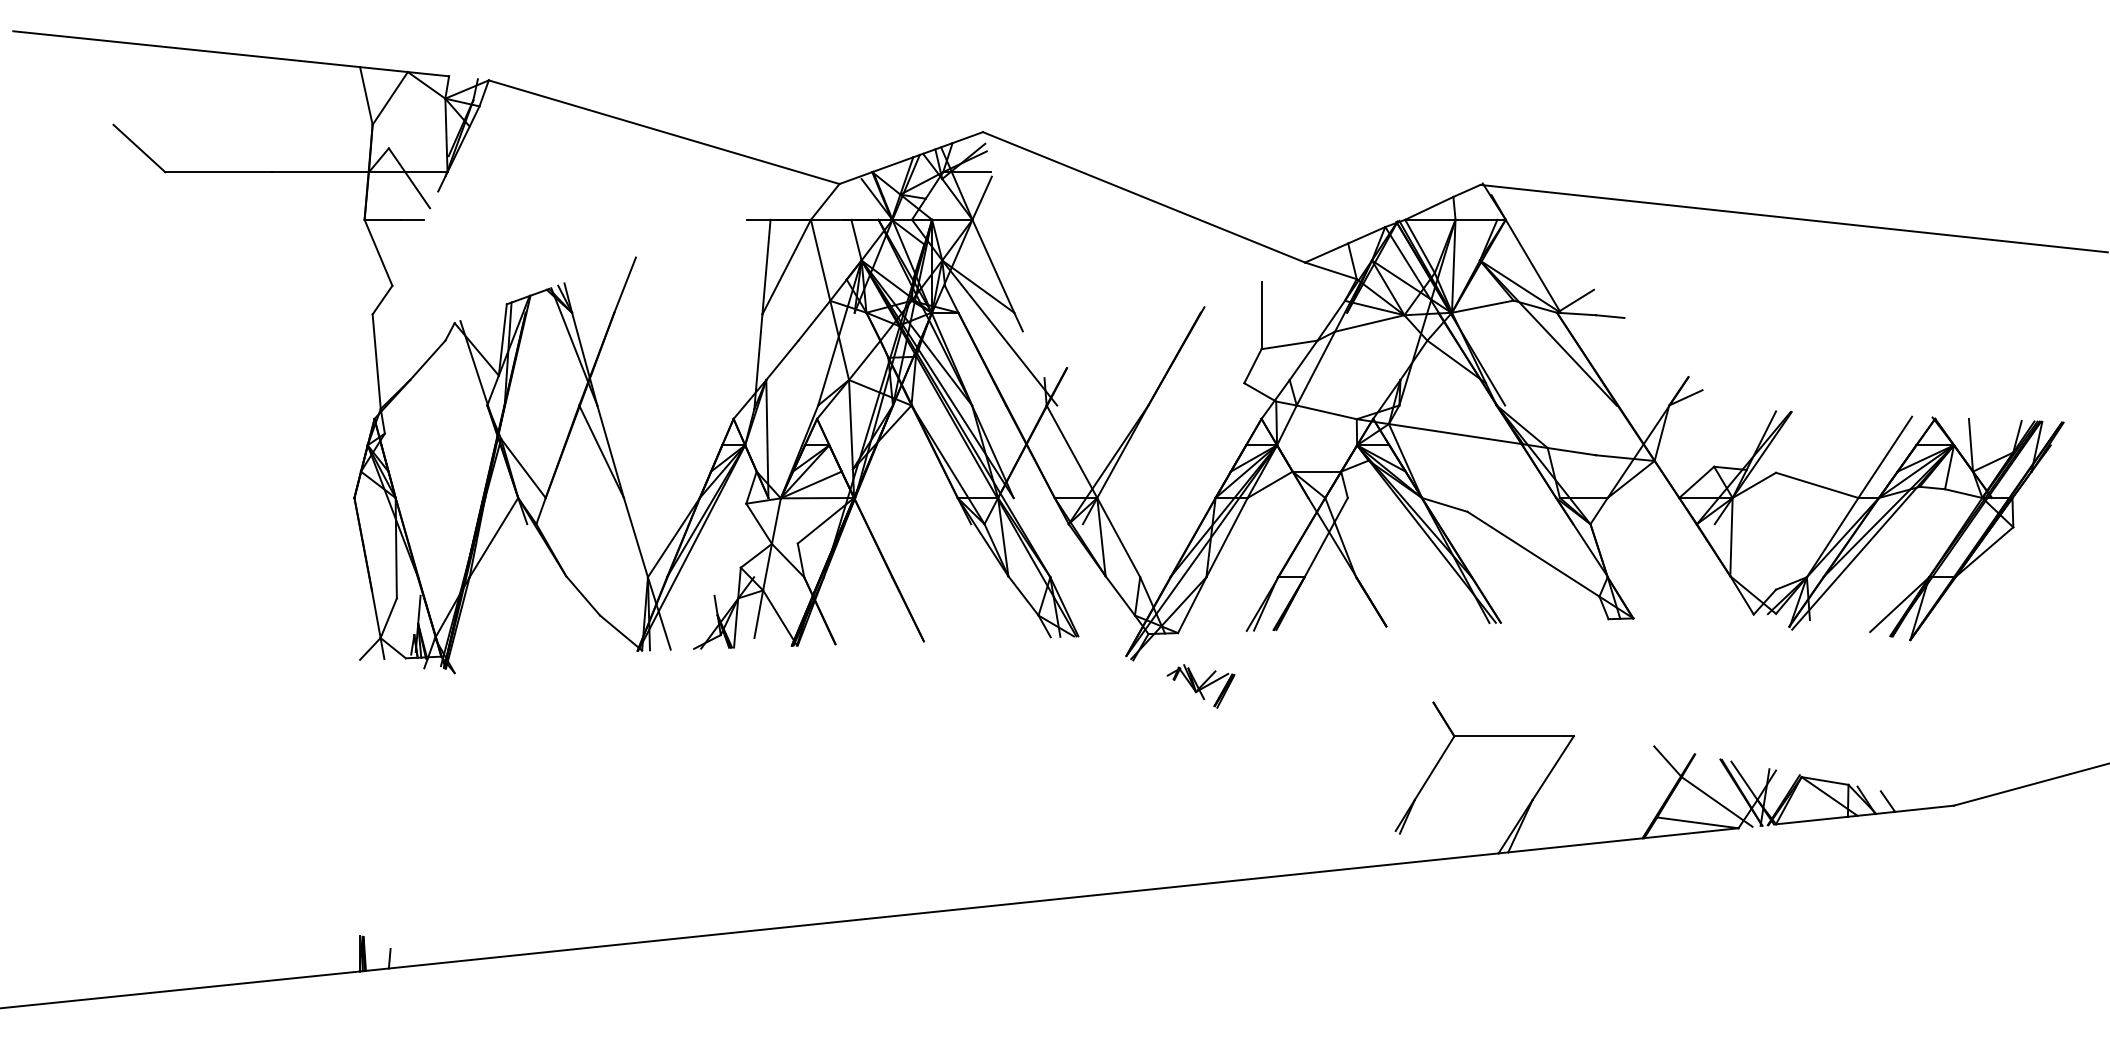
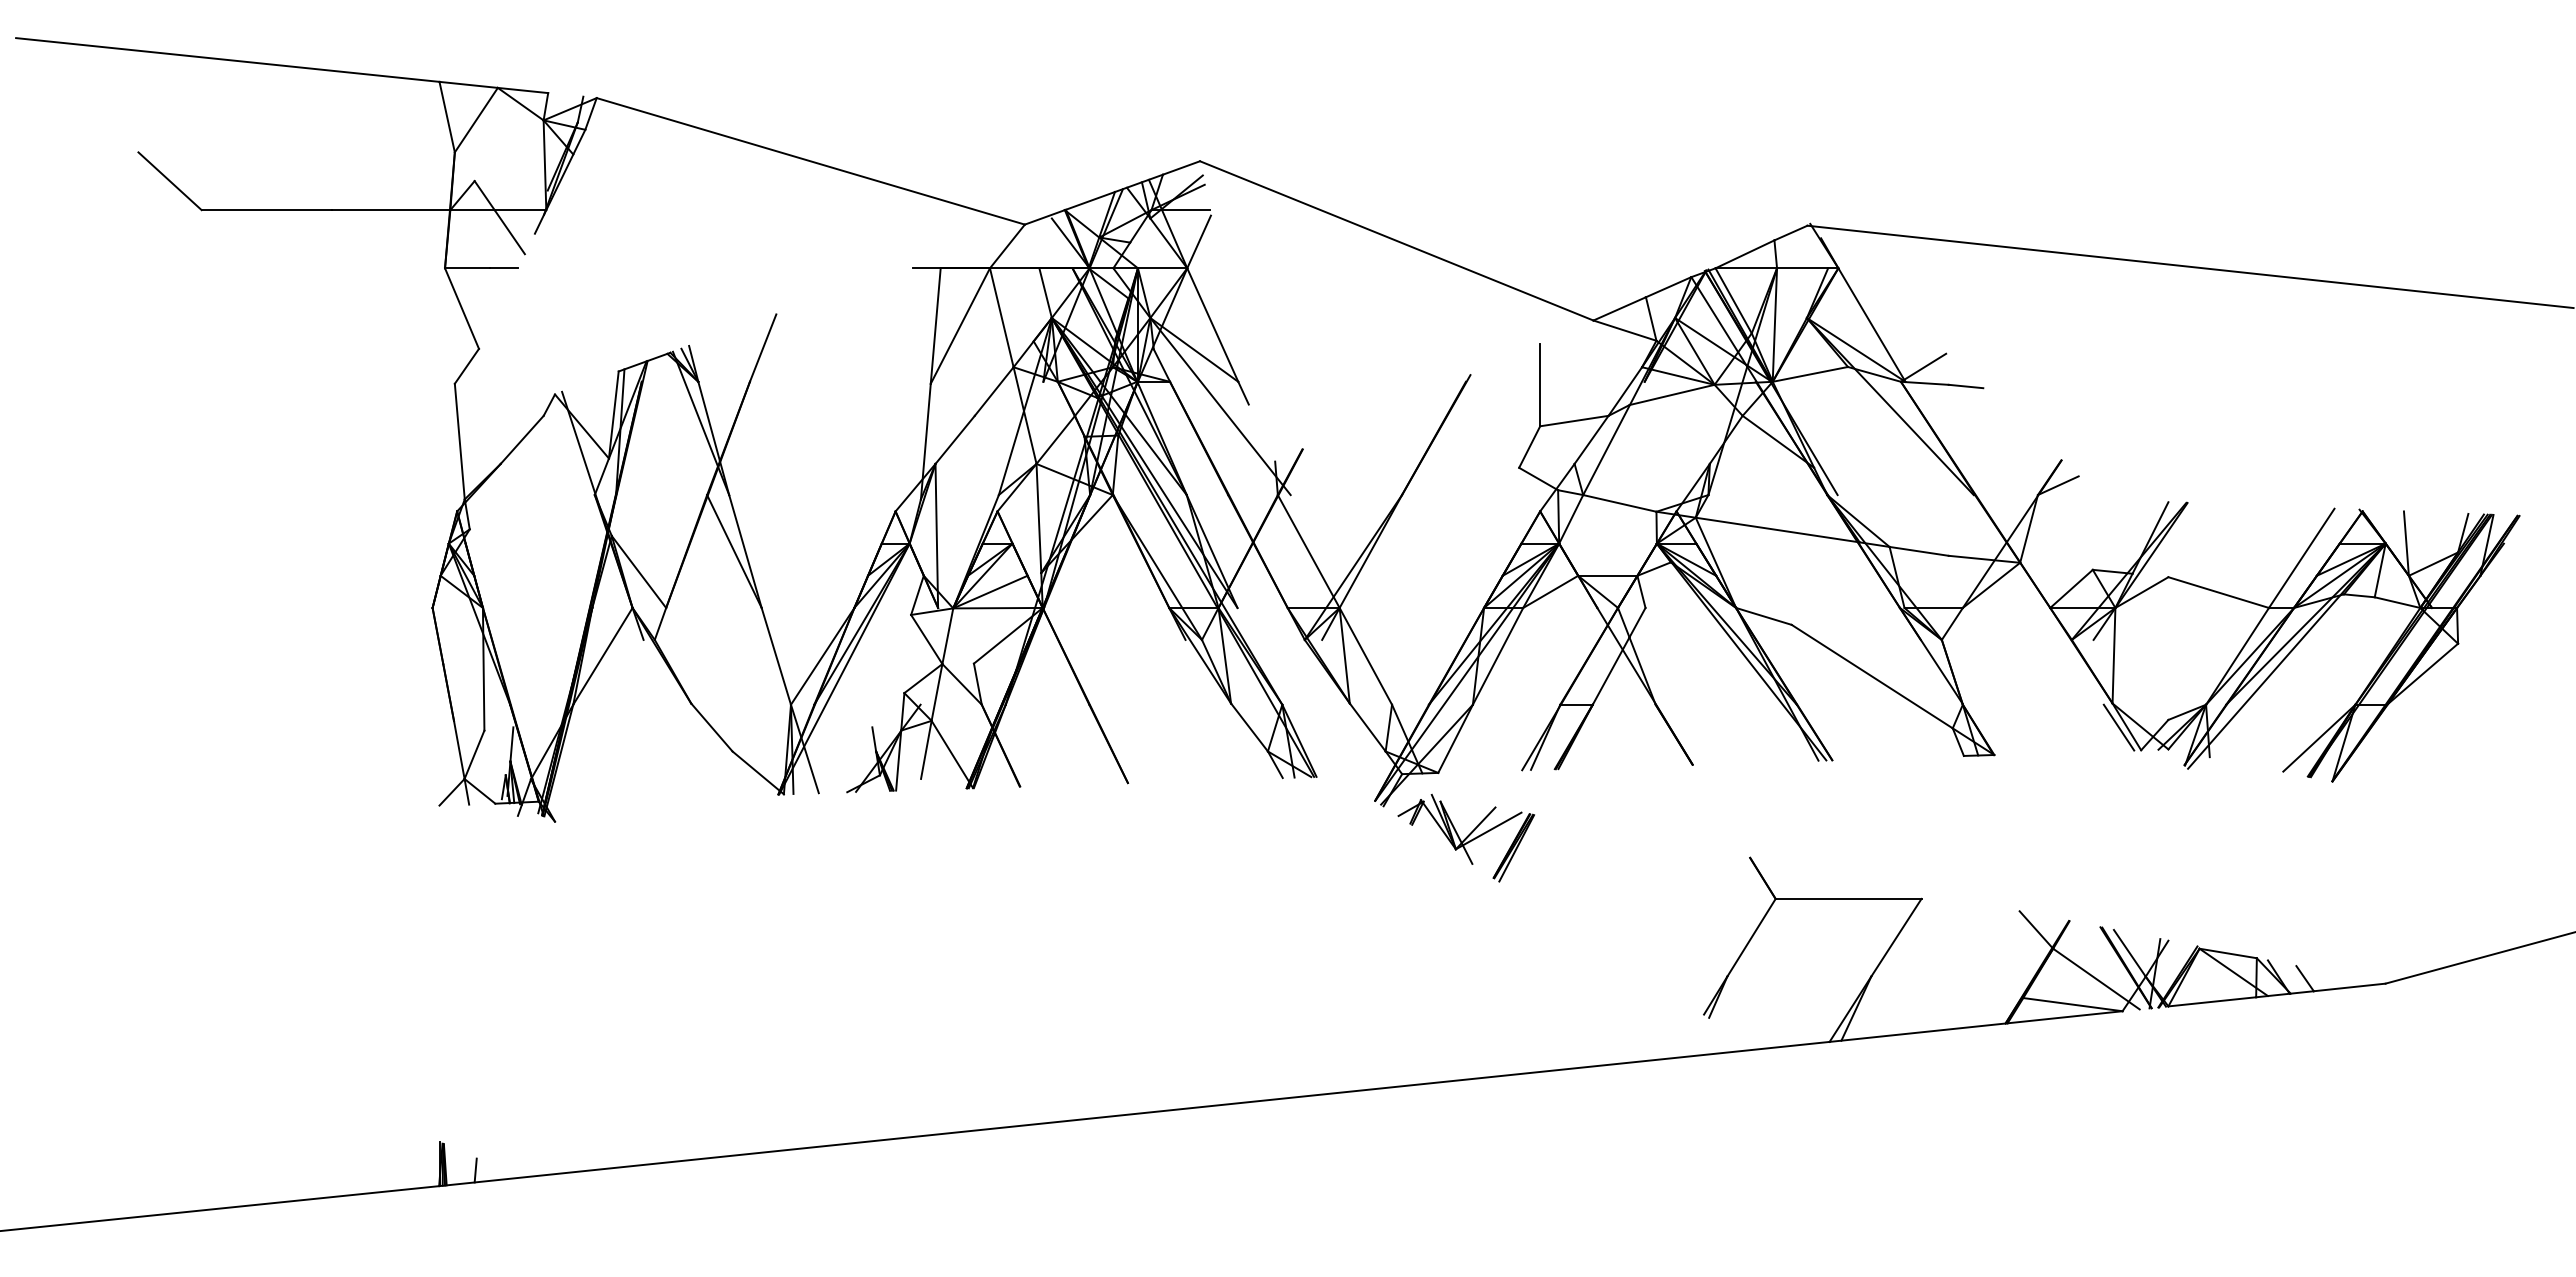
line: (1735, 595) -> (2118, 727), added
part: (1201, 685) -> (1466, 837), size x1.67

